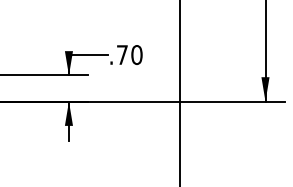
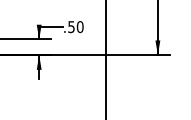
text: (122, 55) -> (71, 27), .70 -> .50

